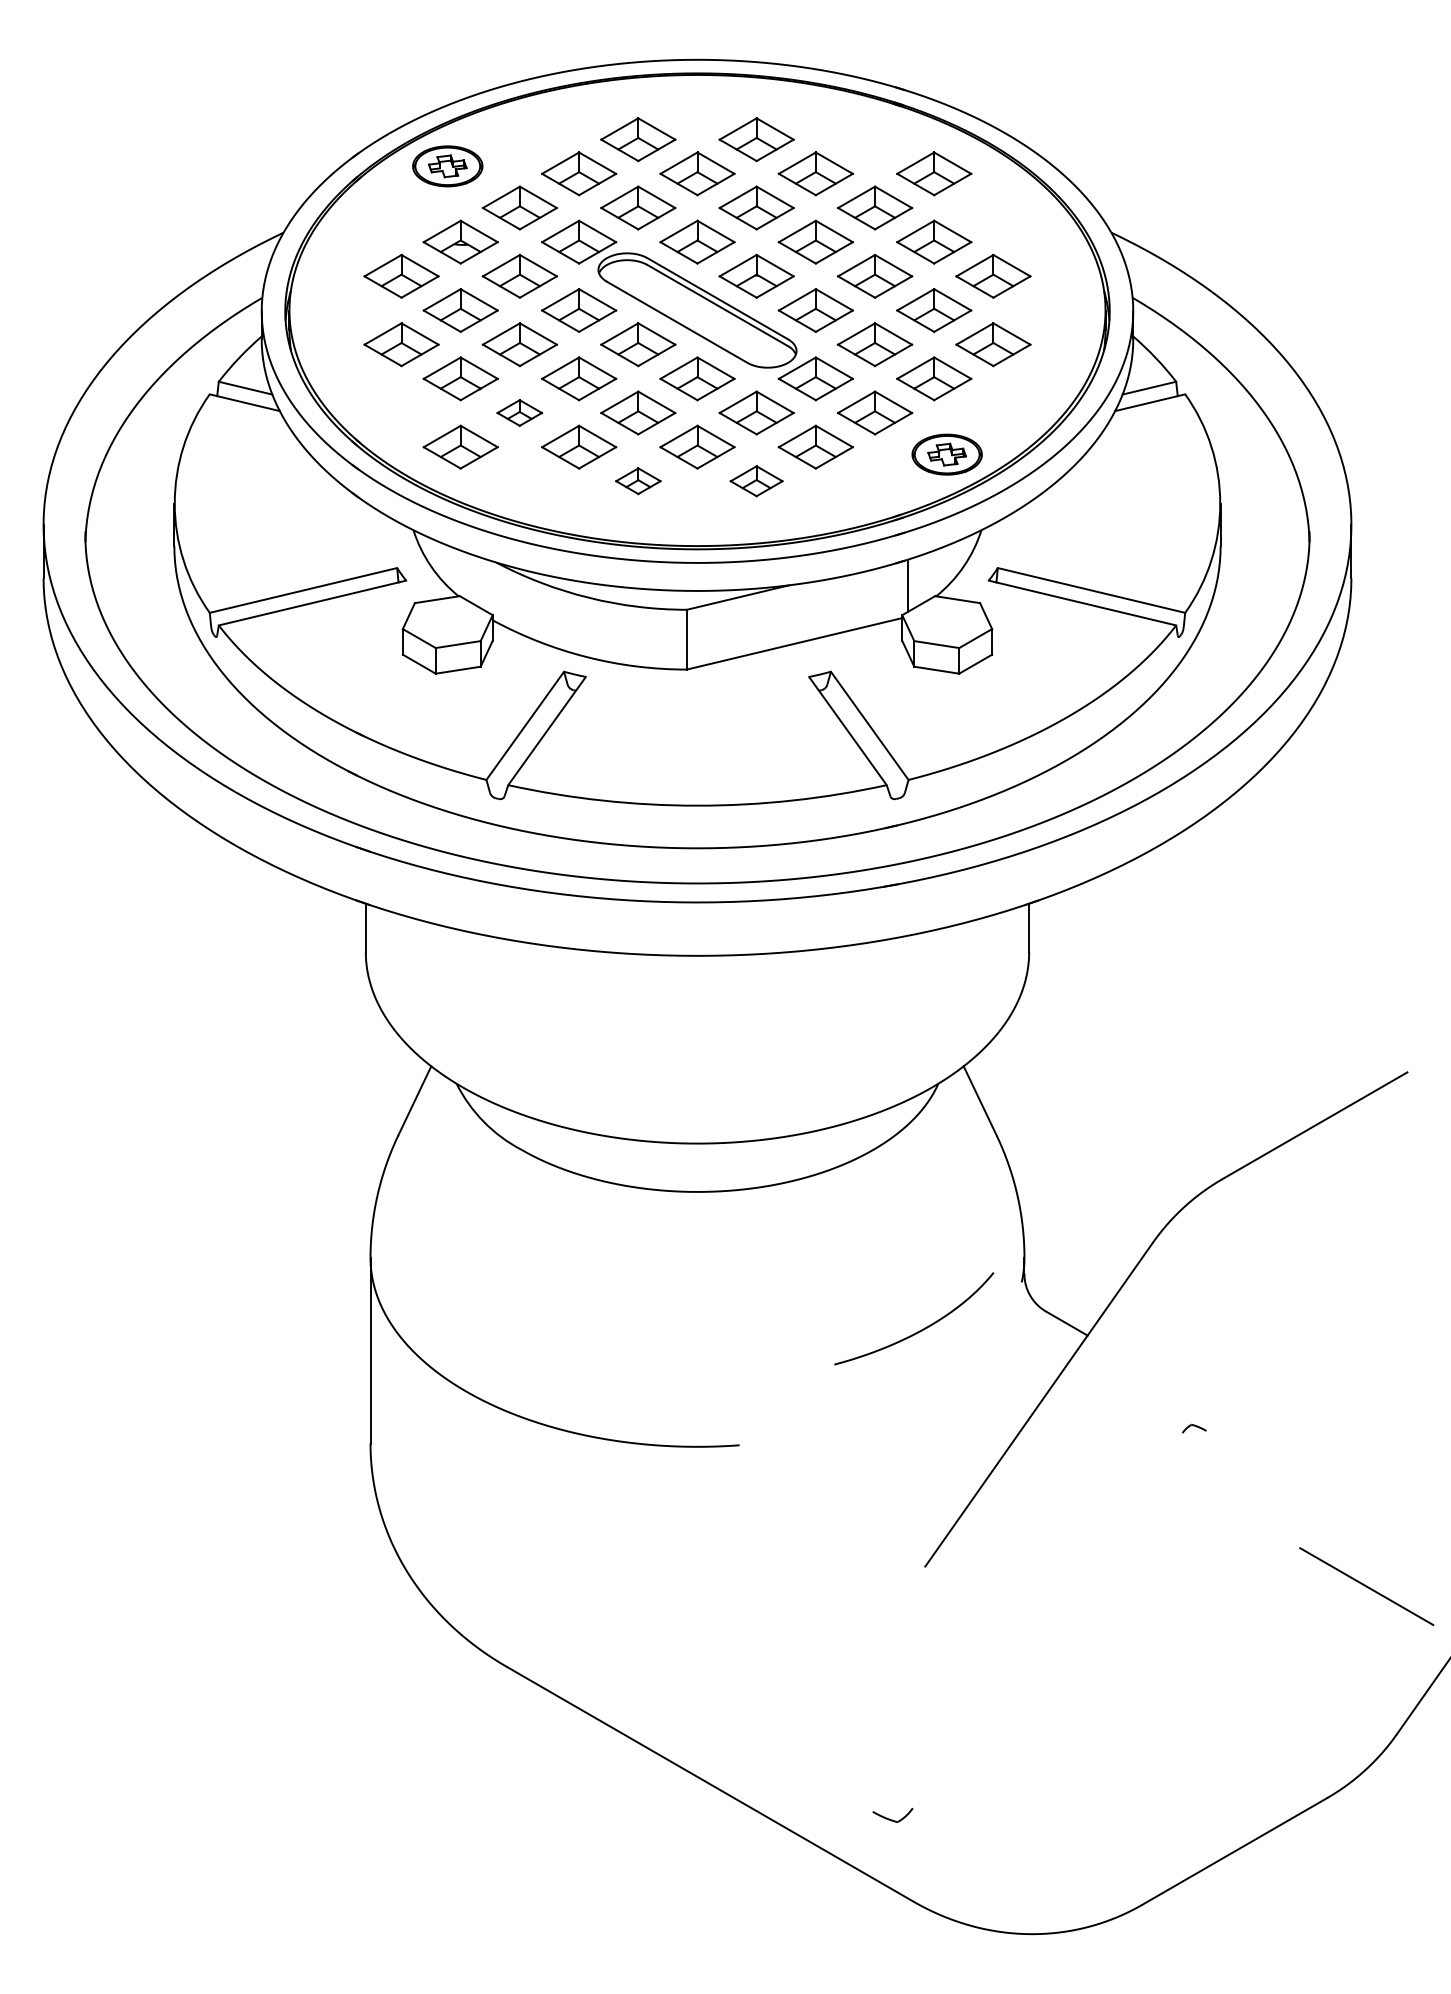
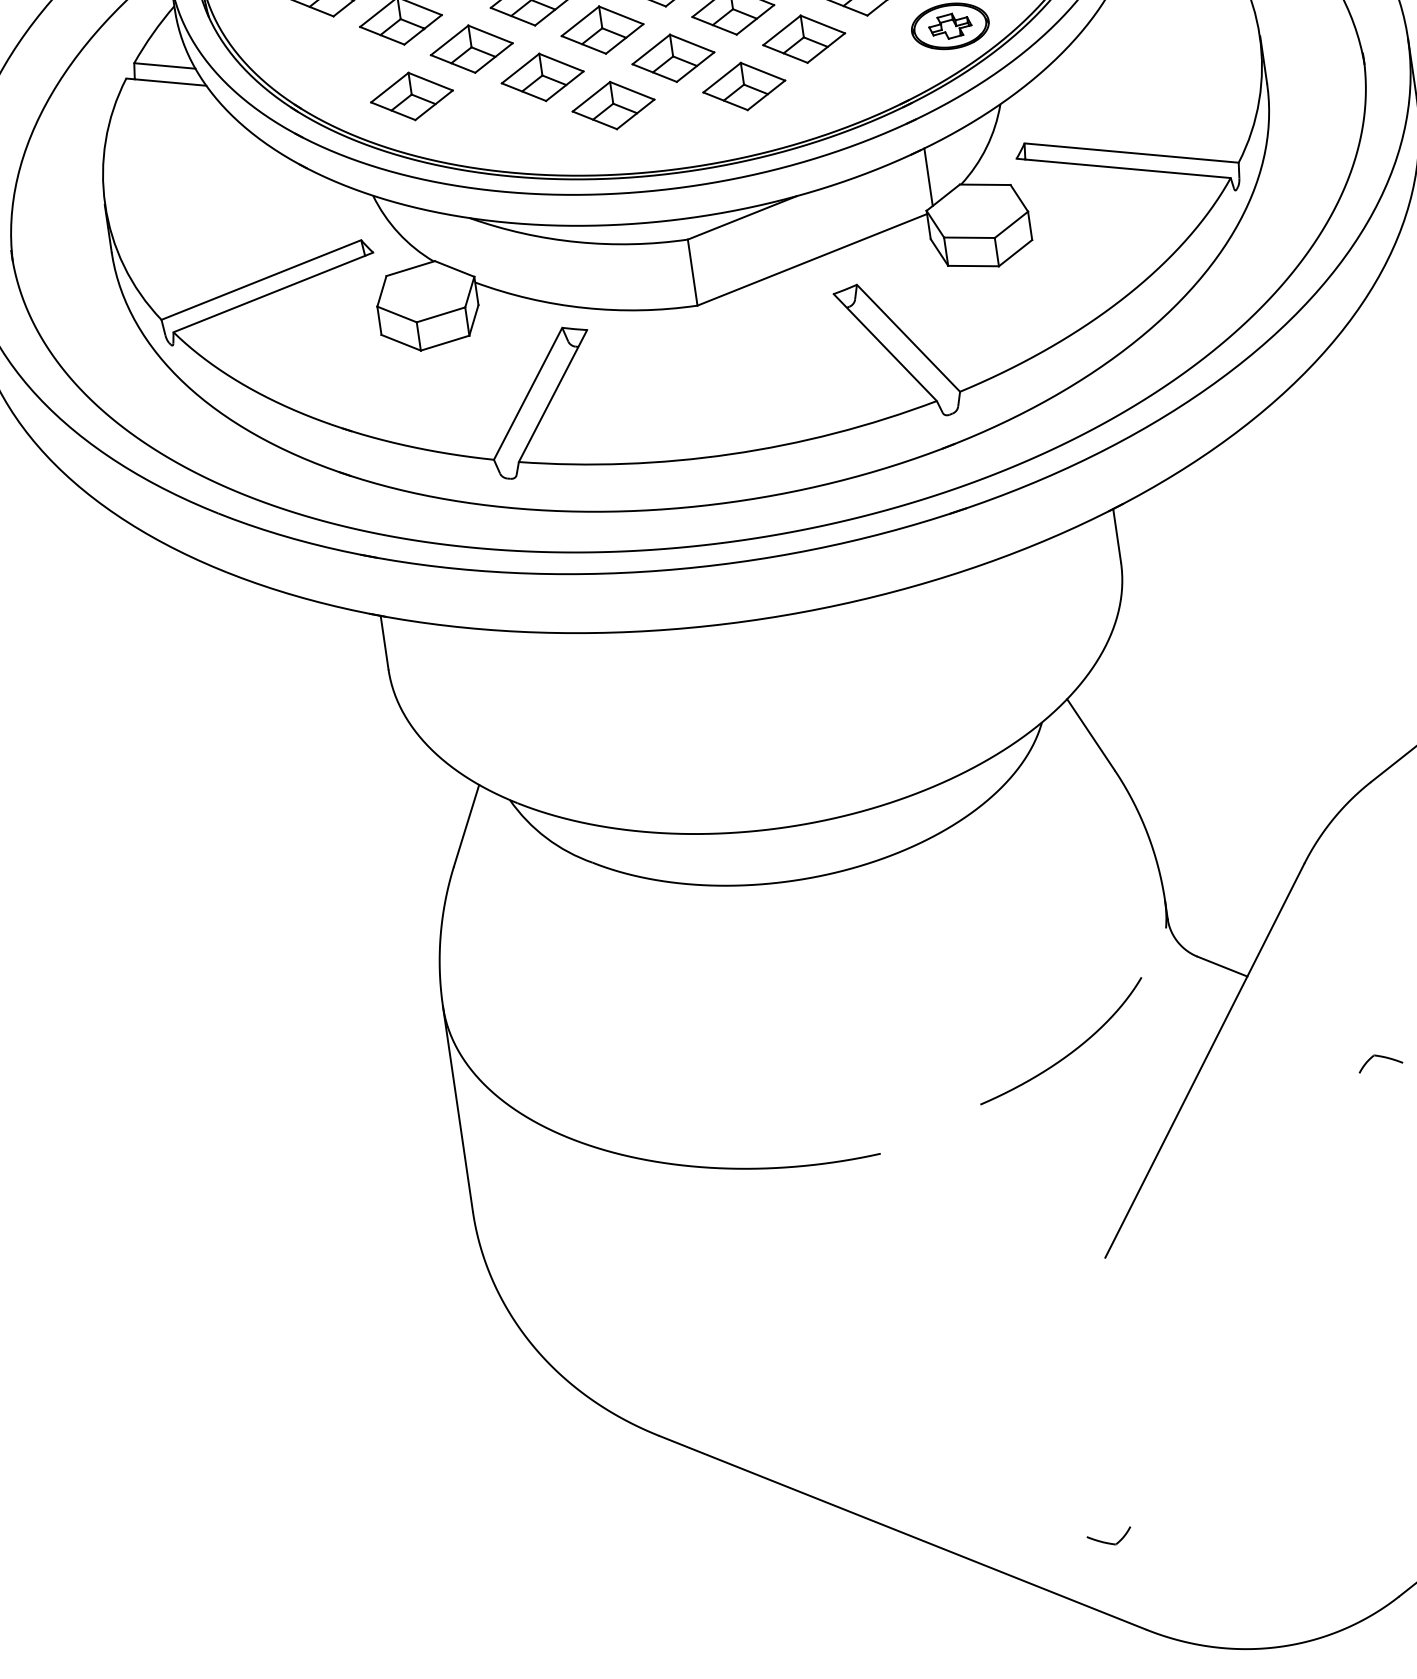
part: (519, 412) -> (471, 48), size x1.67
part: (638, 480) -> (613, 104), size x1.67
part: (756, 480) -> (743, 85), size x1.43
curve: (919, 1330) -> (1068, 1053), moved
part: (1194, 1428) -> (1380, 1061), size x1.67

